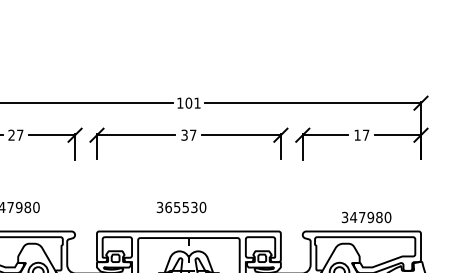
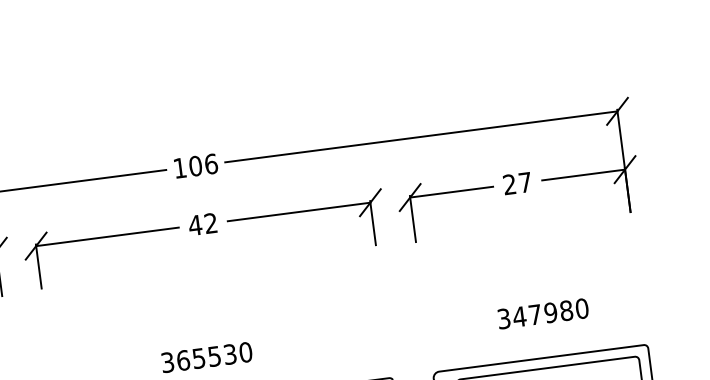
text: (197, 102) -> (211, 162), 101 -> 106
text: (188, 134) -> (202, 223), 37 -> 42
text: (357, 134) -> (509, 183), 17 -> 27
text: (366, 217) -> (543, 313), moved

